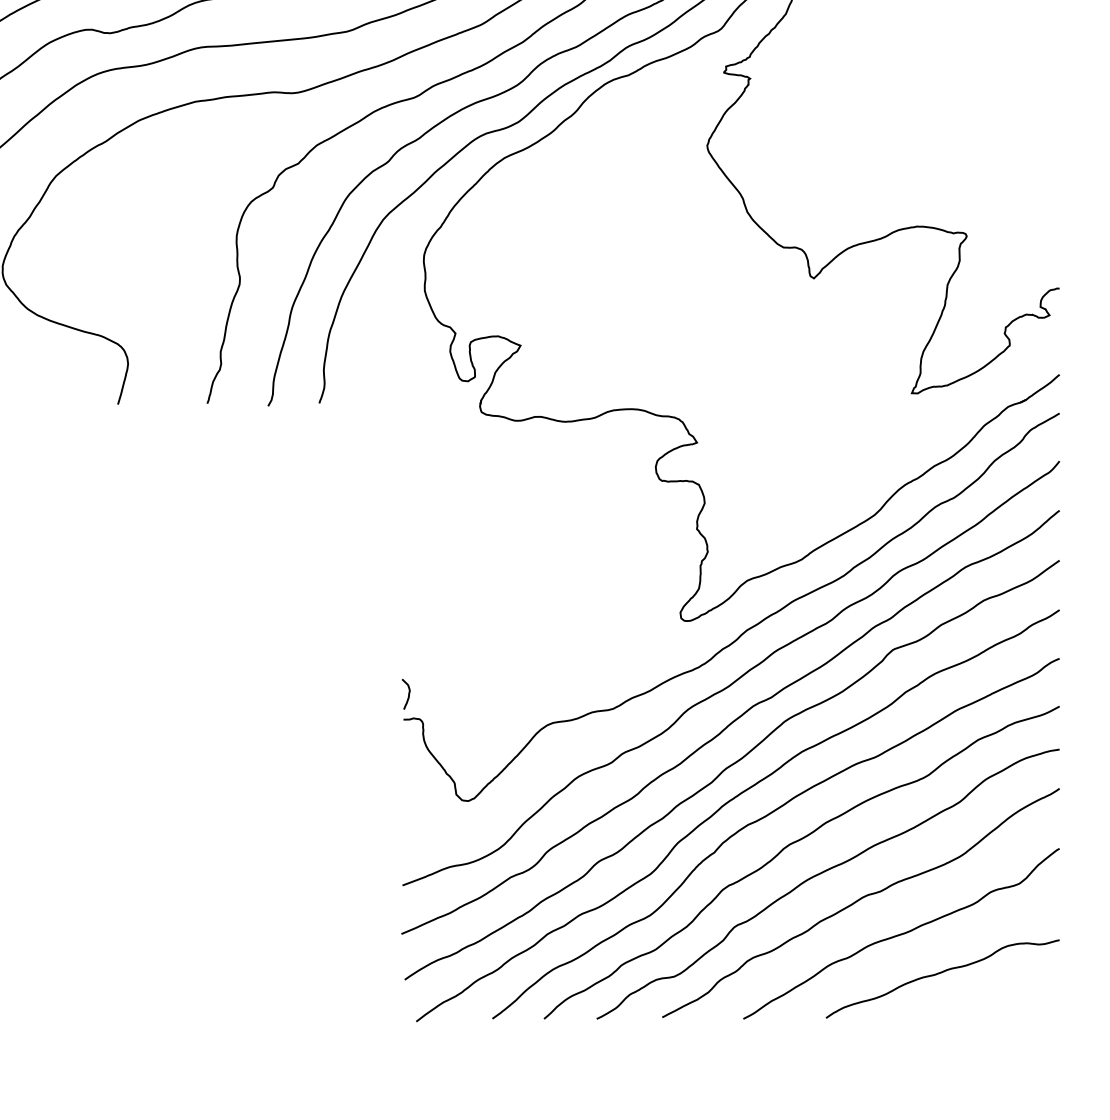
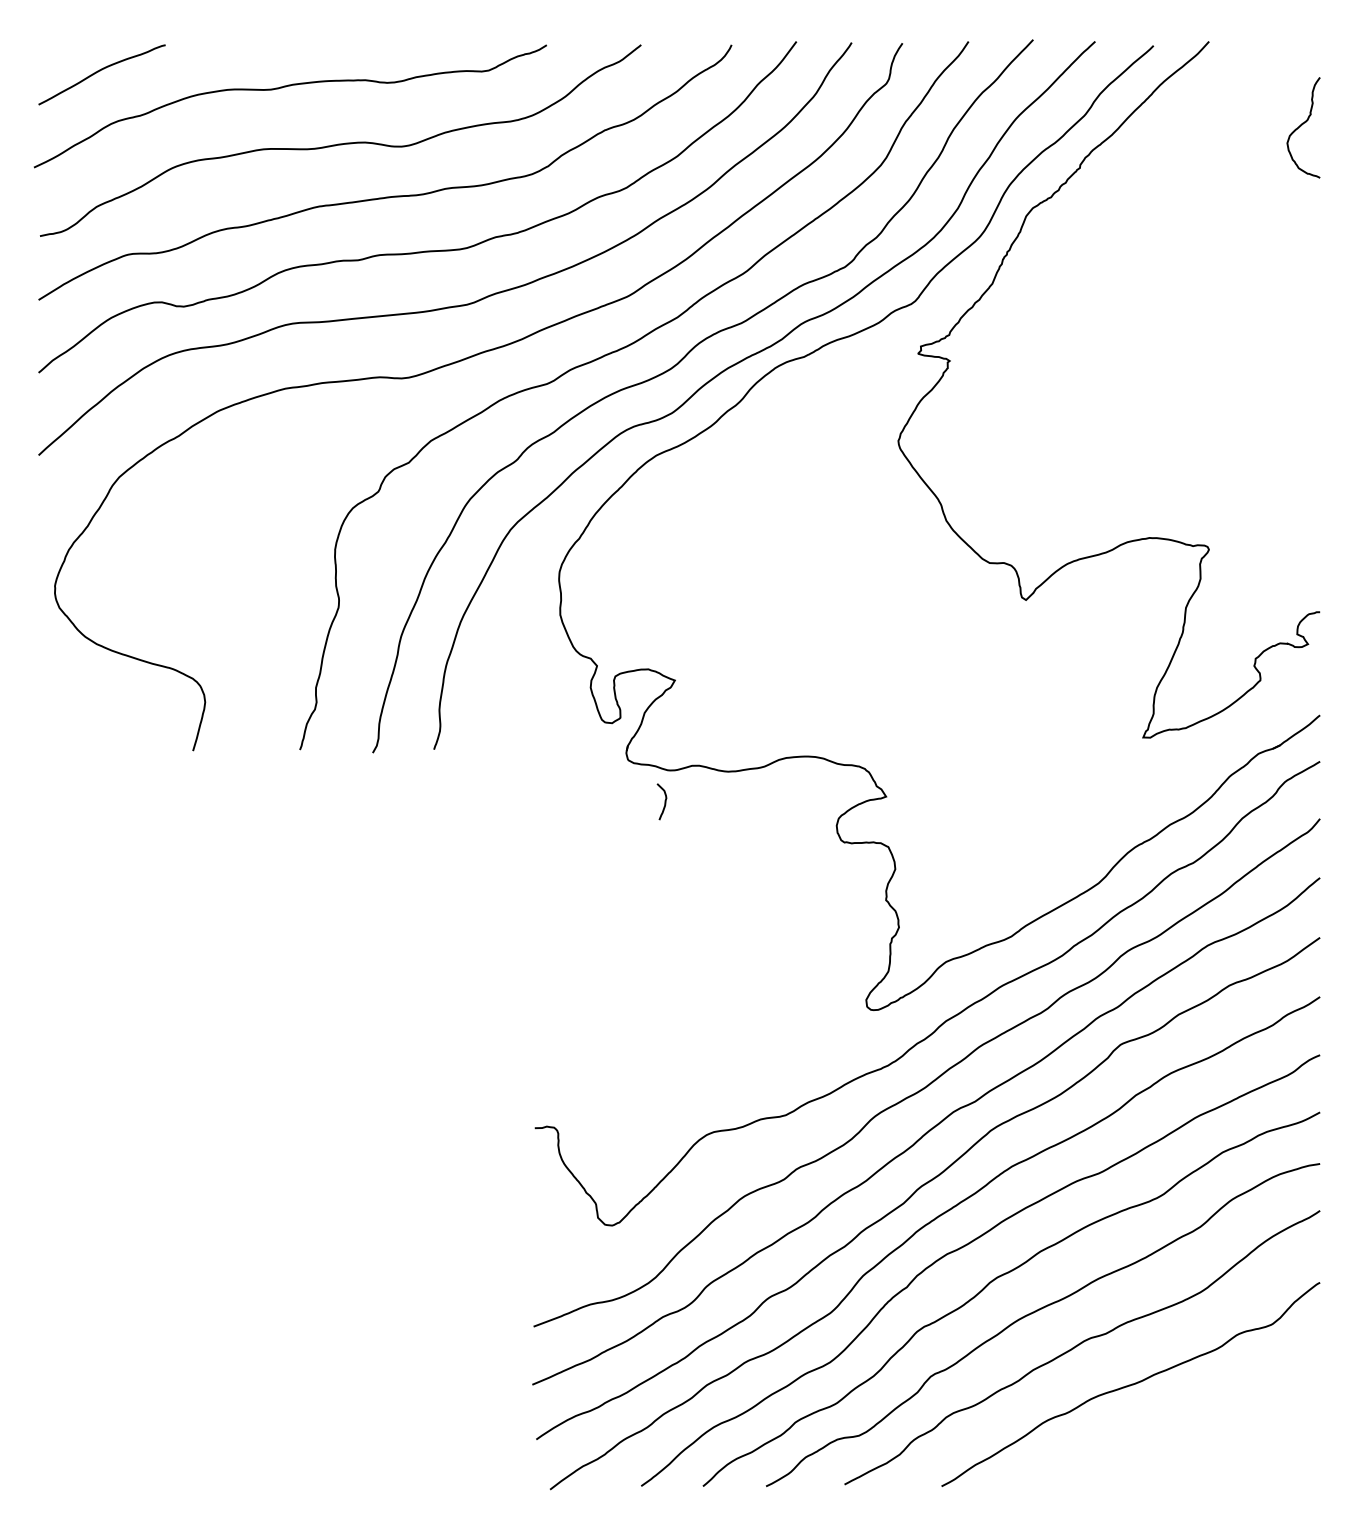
curve: (408, 694) -> (664, 801), moved
curve: (940, 973) -> (1177, 1432), removed

